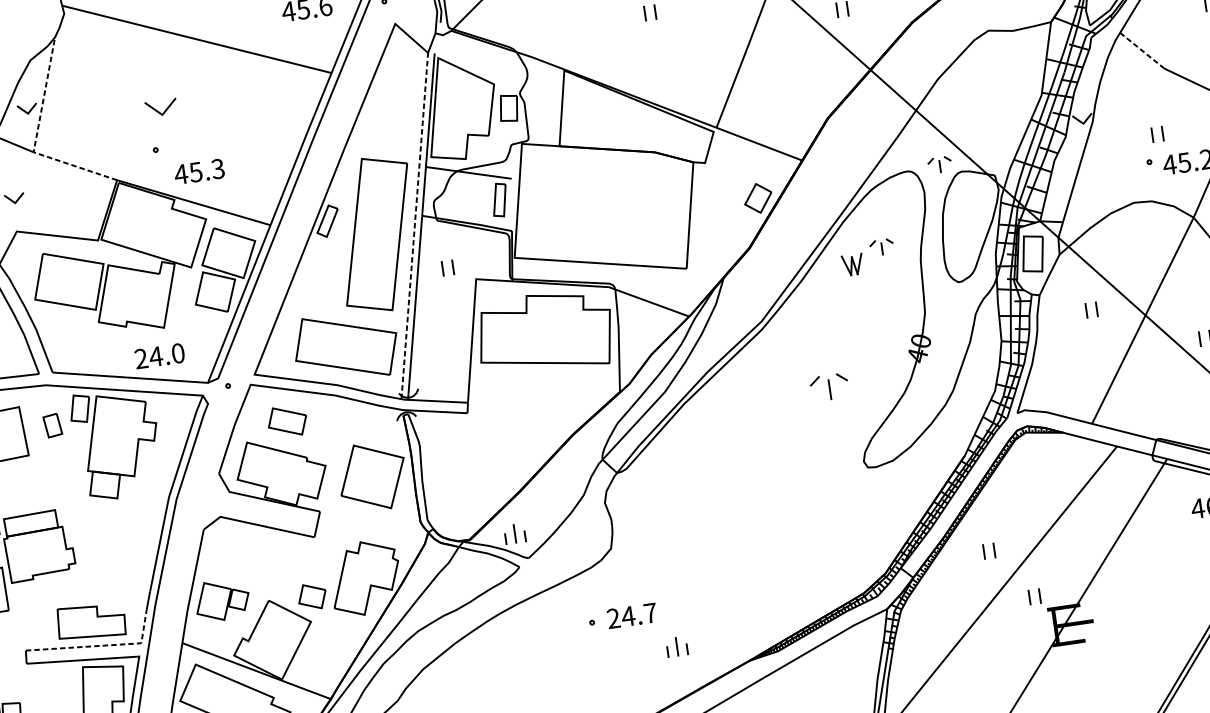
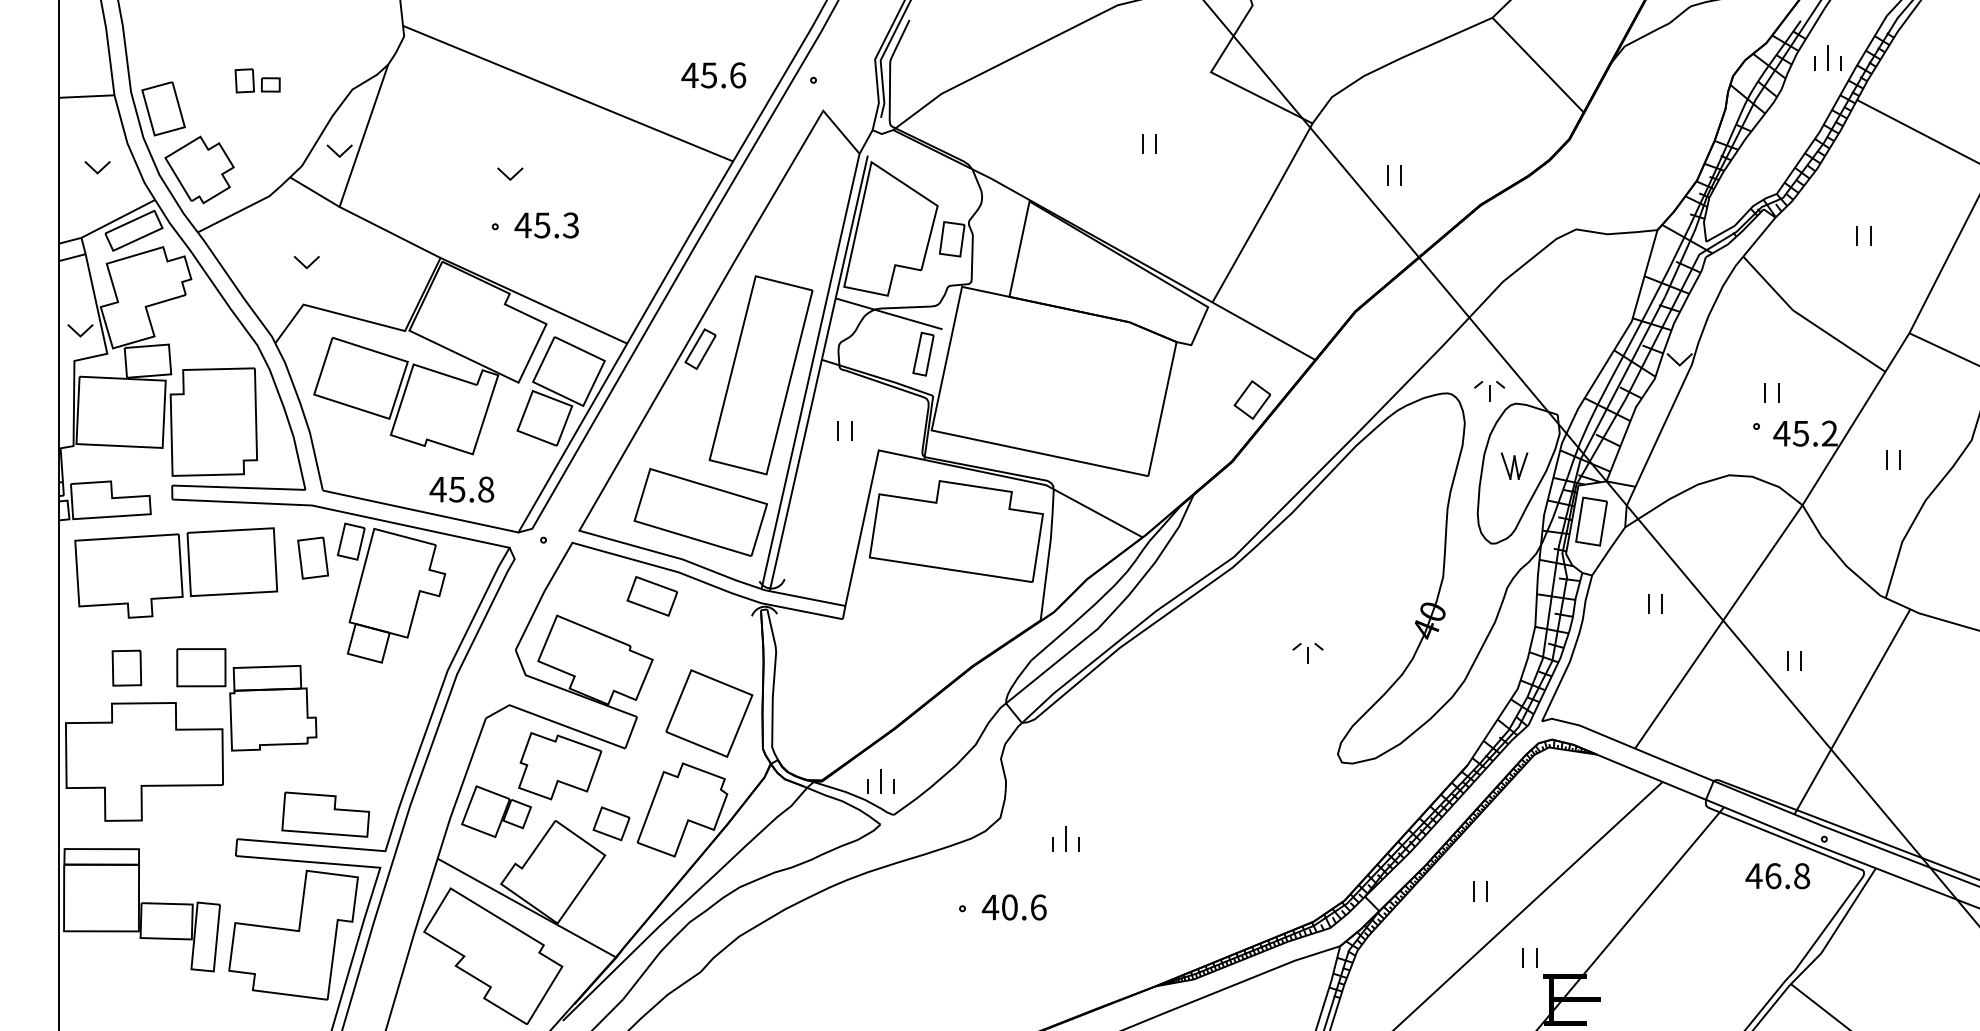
line: (1142, 50) -> (1768, 283), dashed -> solid
part: (161, 107) -> (510, 173), size x0.62
line: (36, 138) -> (345, 189), dashed -> solid
text: (199, 171) -> (546, 225), moved
line: (414, 225) -> (810, 370), dashed -> solid
part: (881, 247) -> (1400, 485), removed
part: (852, 264) -> (1514, 465), moved
text: (159, 356) -> (461, 489), 24.0 -> 45.8
part: (829, 386) -> (1307, 652), size x0.62
part: (287, 421) -> (652, 596), moved
part: (52, 425) -> (313, 557), size x1.43
part: (372, 476) -> (709, 713), moved
part: (266, 558) -> (560, 766), added
text: (631, 616) -> (1013, 907), 24.7 -> 40.6
line: (100, 646) -> (333, 847), dashed -> solid
part: (676, 646) -> (1065, 838), moved

